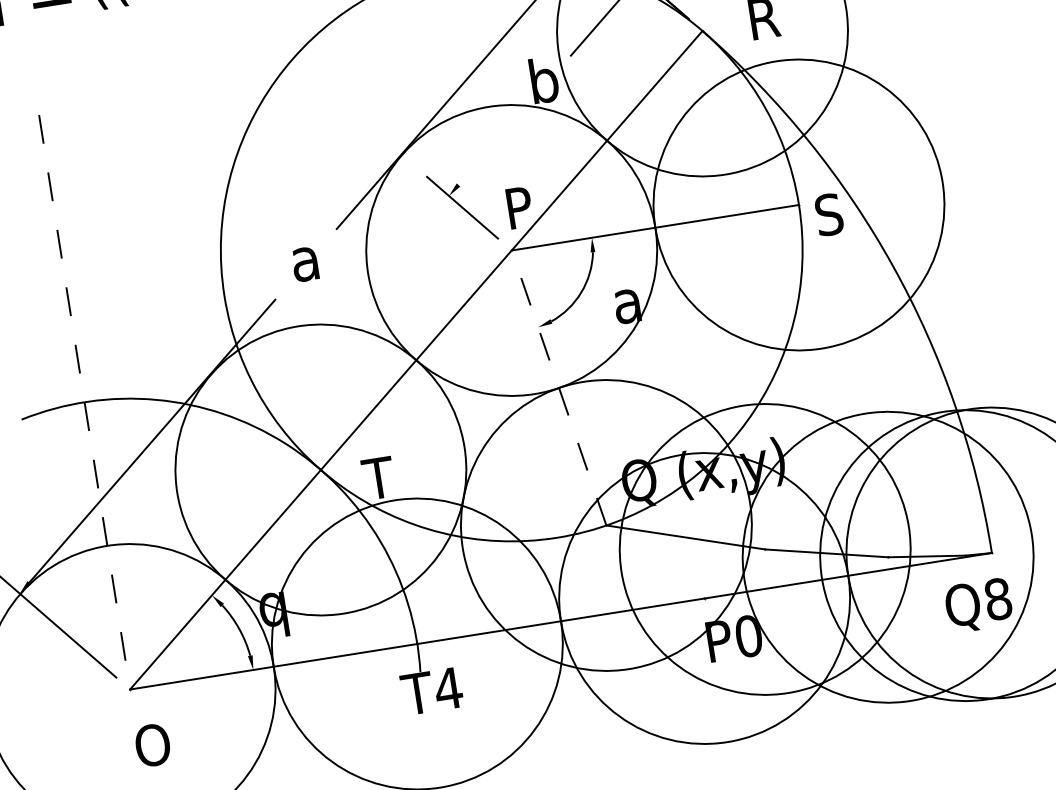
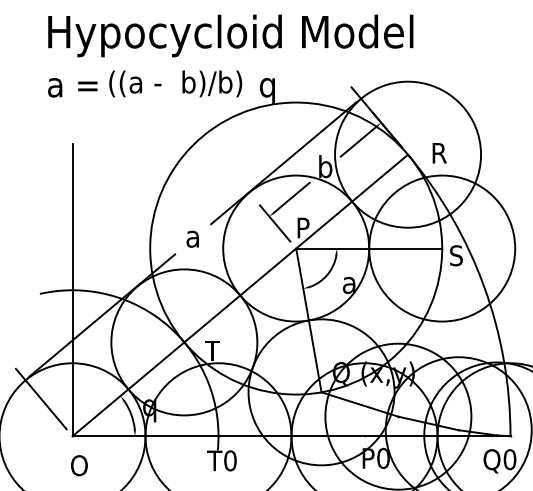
line: (486, 149) -> (291, 196), added
line: (558, 388) -> (308, 320), dashed -> solid
line: (84, 402) -> (72, 290), dashed -> solid
text: (997, 599) -> (509, 459), Q8 -> Q0
text: (448, 687) -> (230, 460), T4 -> T0

